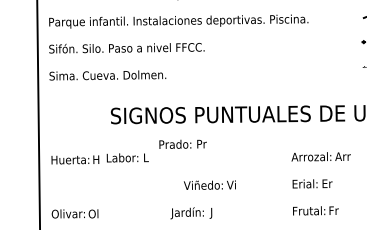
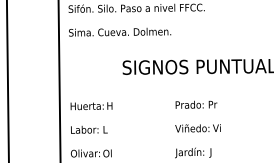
text: (182, 143) -> (195, 104), moved
text: (127, 157) -> (89, 129), moved
text: (209, 184) -> (197, 127), moved

